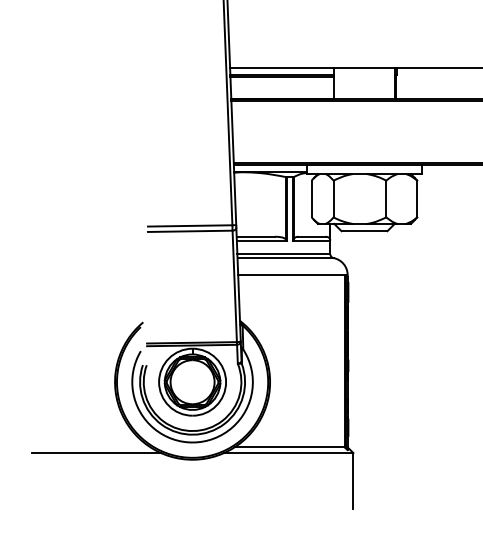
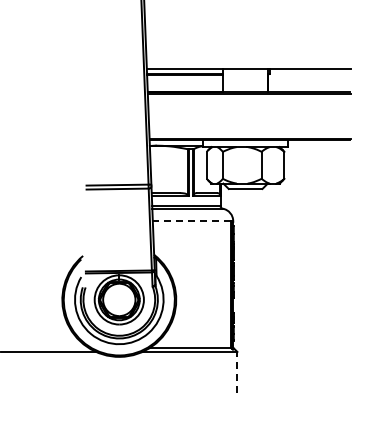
line: (290, 275) -> (191, 221), solid -> dashed
line: (353, 480) -> (237, 372), solid -> dashed

